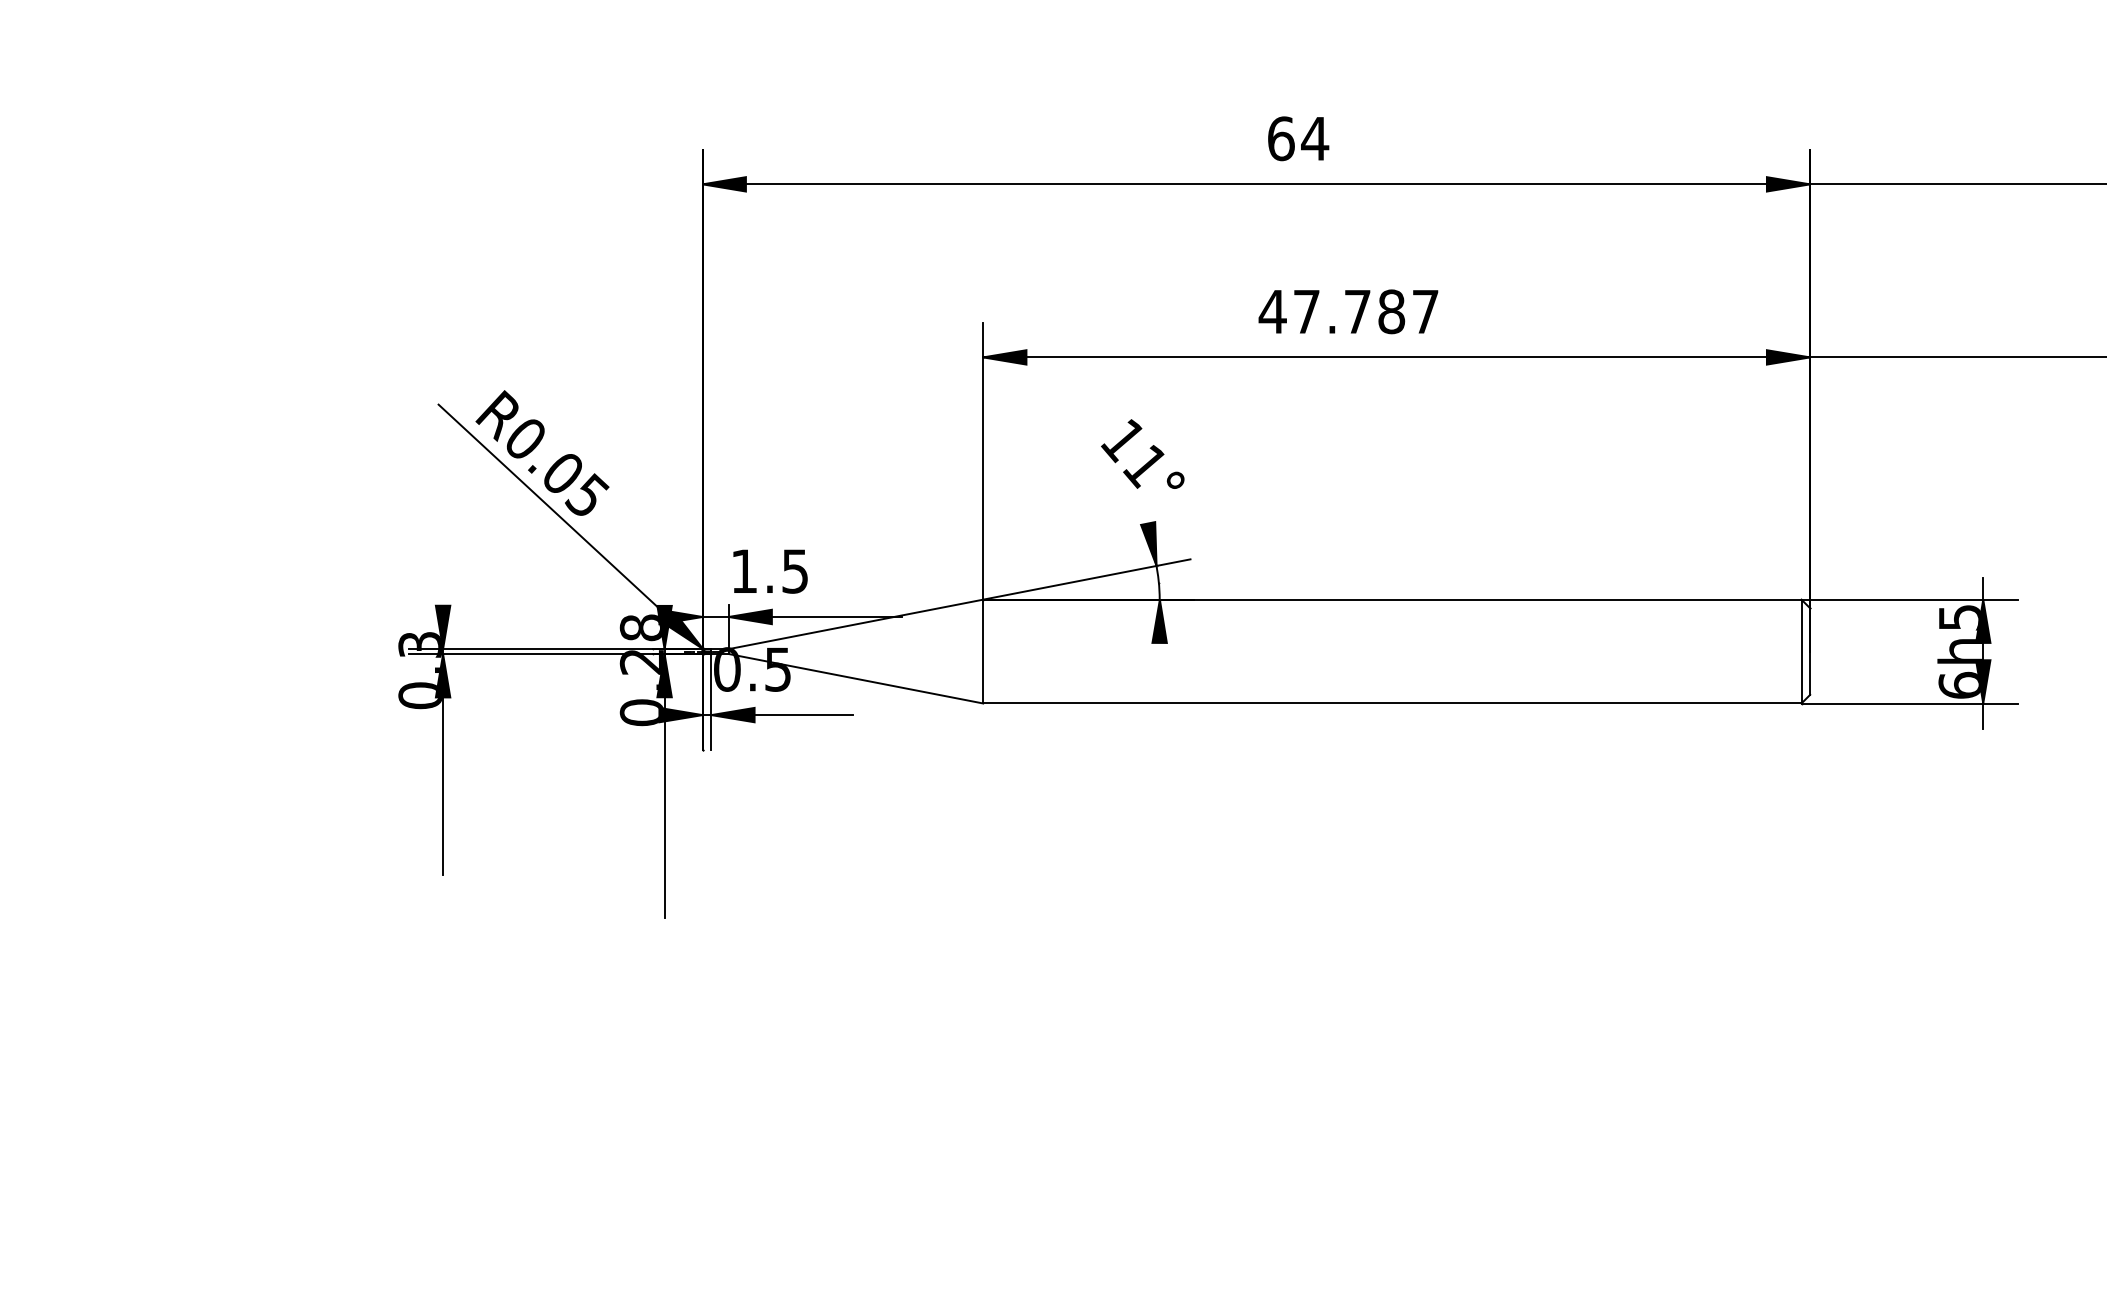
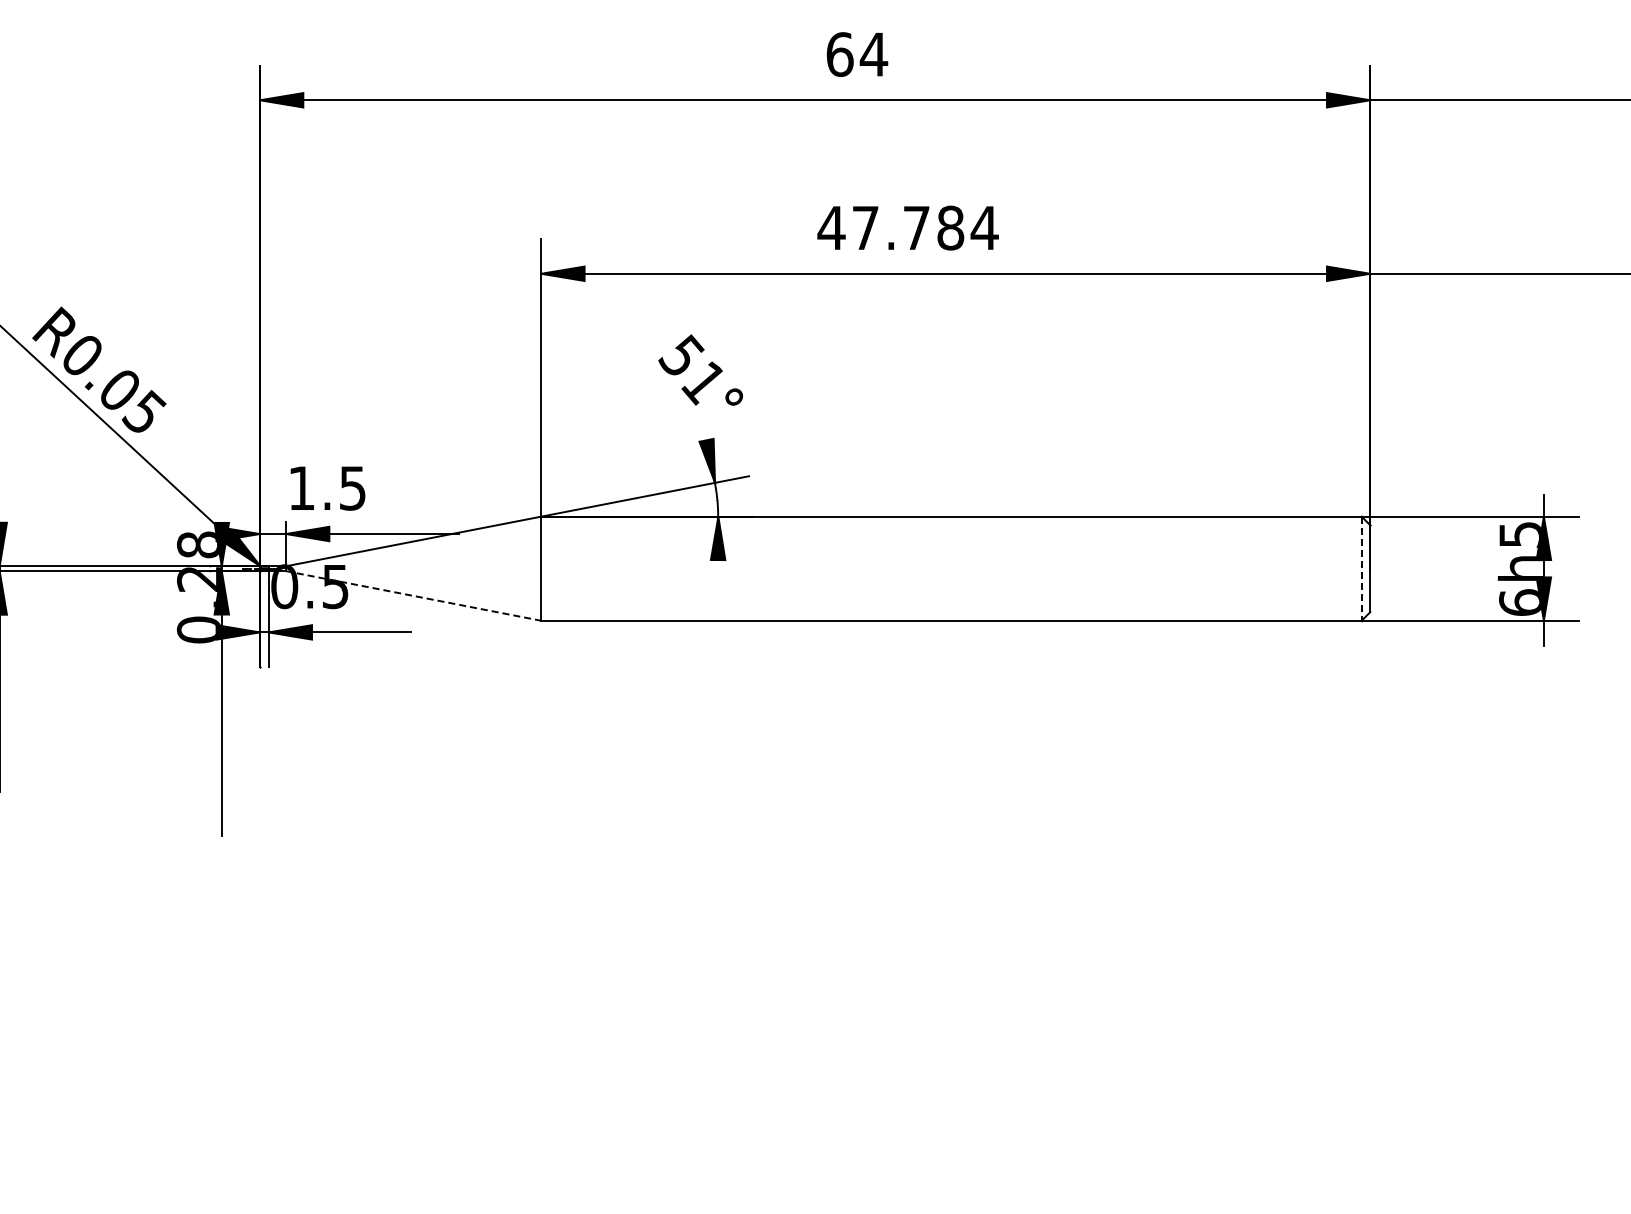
text: (1425, 311) -> (984, 227), 47.787 -> 47.784
text: (1123, 440) -> (681, 357), 11° -> 51°
line: (1801, 651) -> (1361, 568), solid -> dashed
line: (855, 678) -> (413, 595), solid -> dashed

